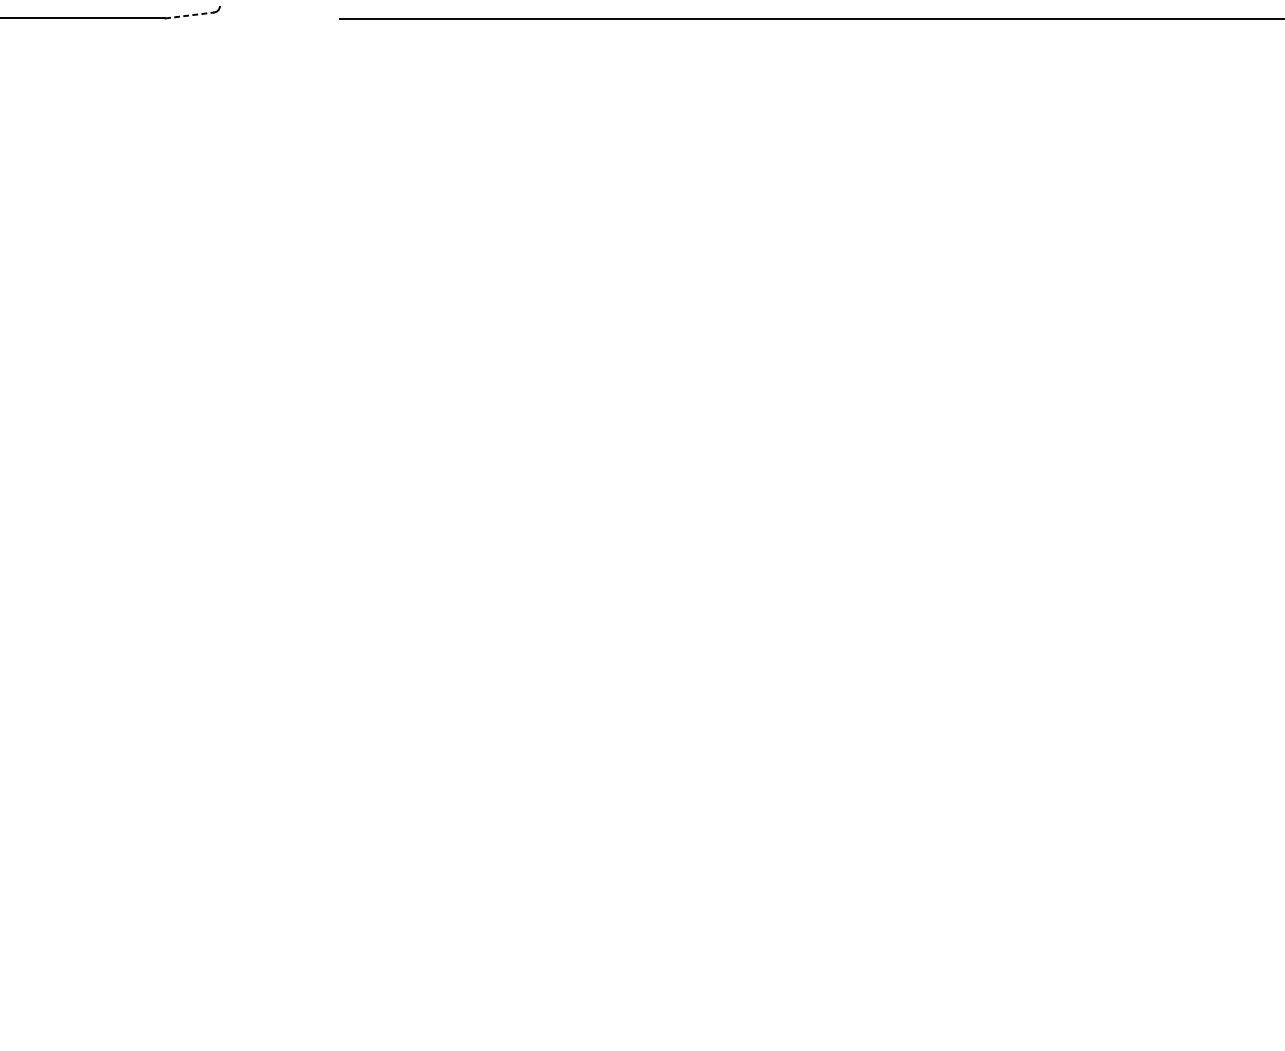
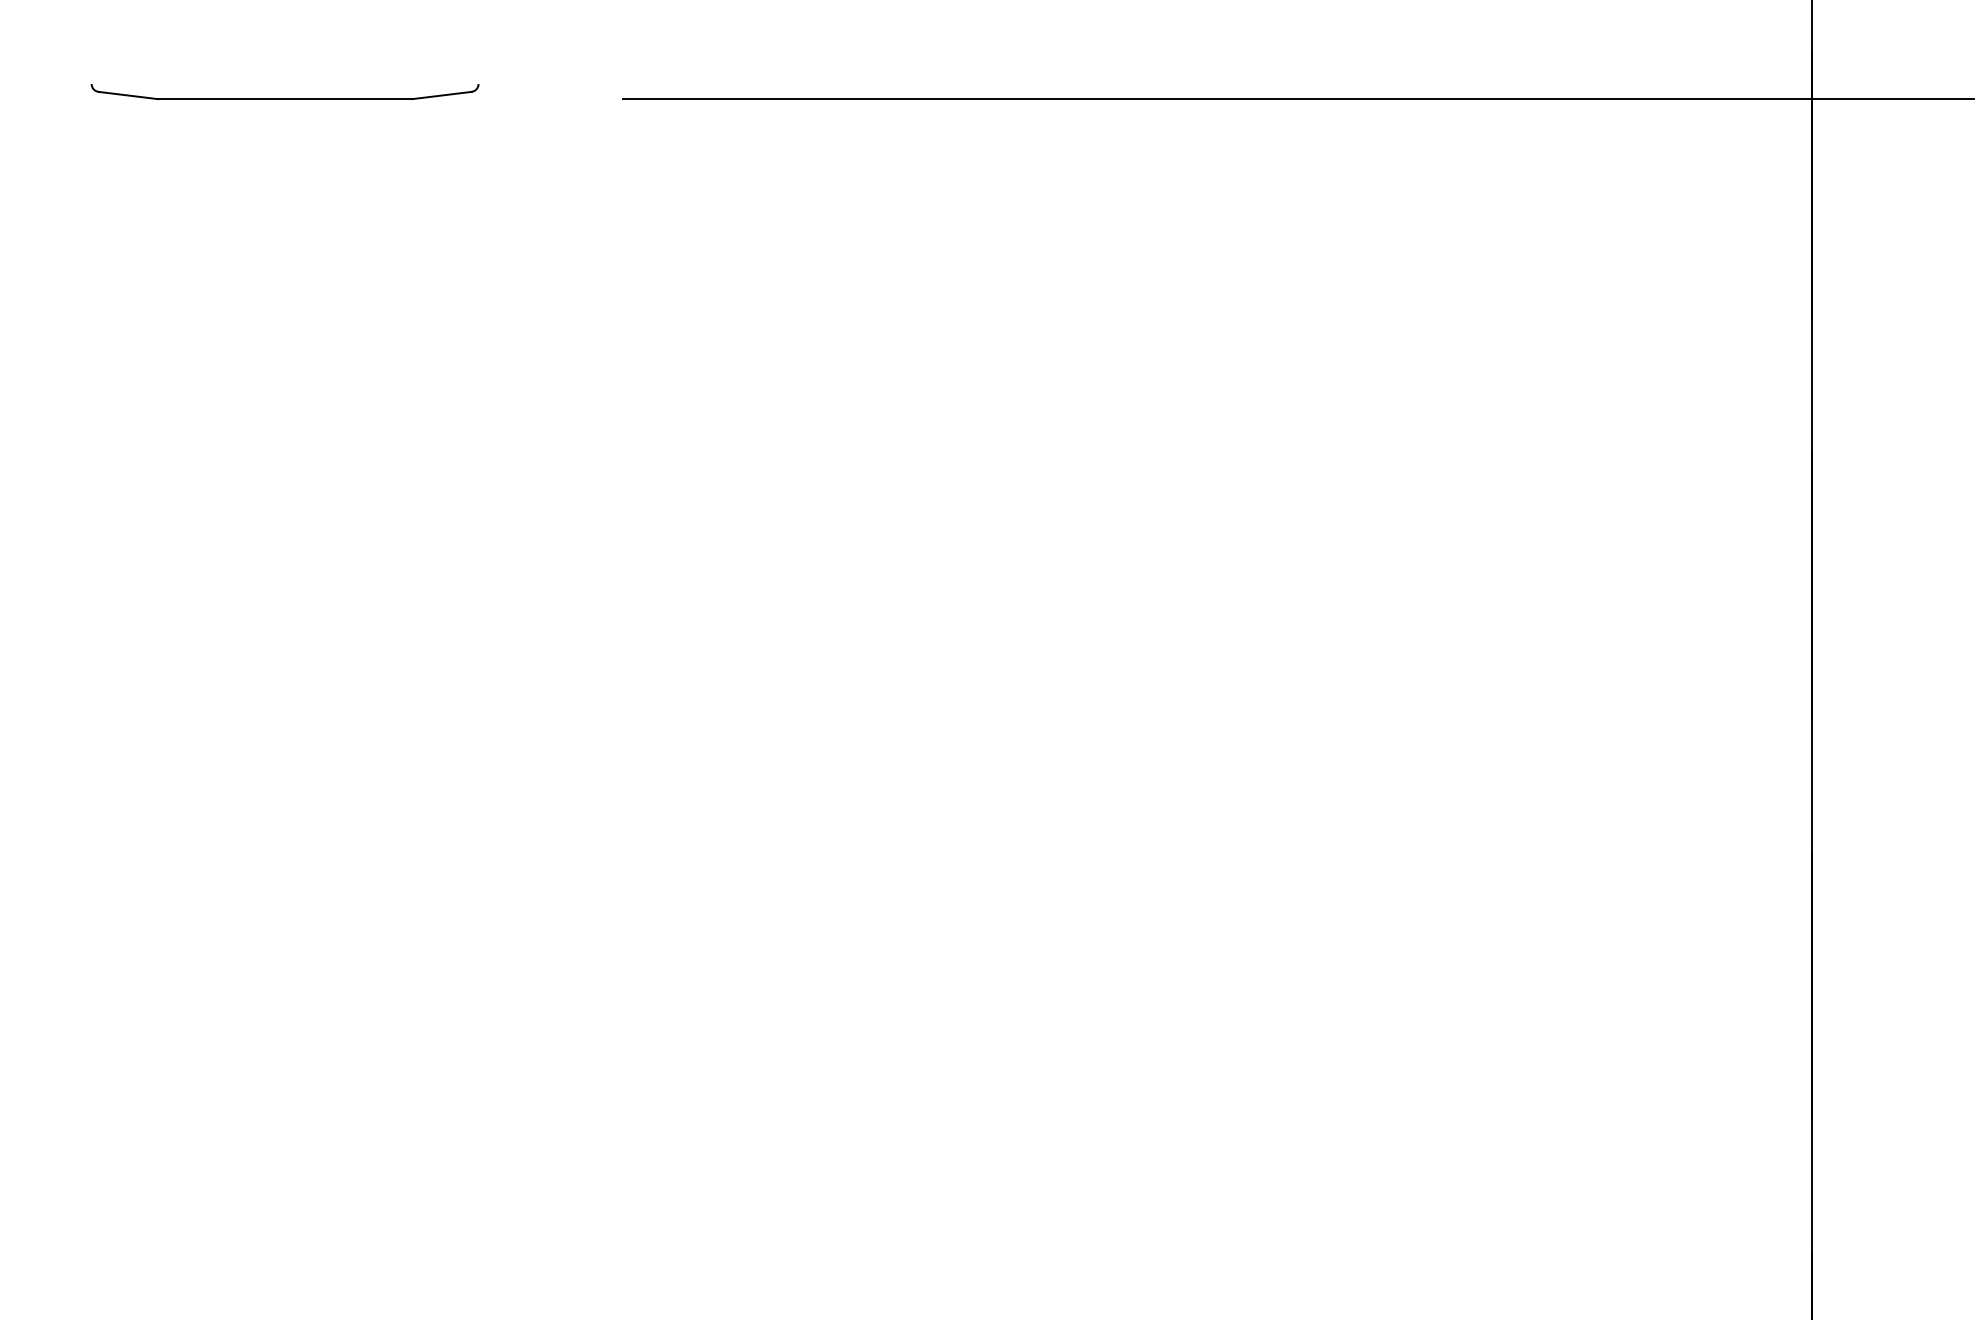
line: (190, 15) -> (442, 95), dashed -> solid

